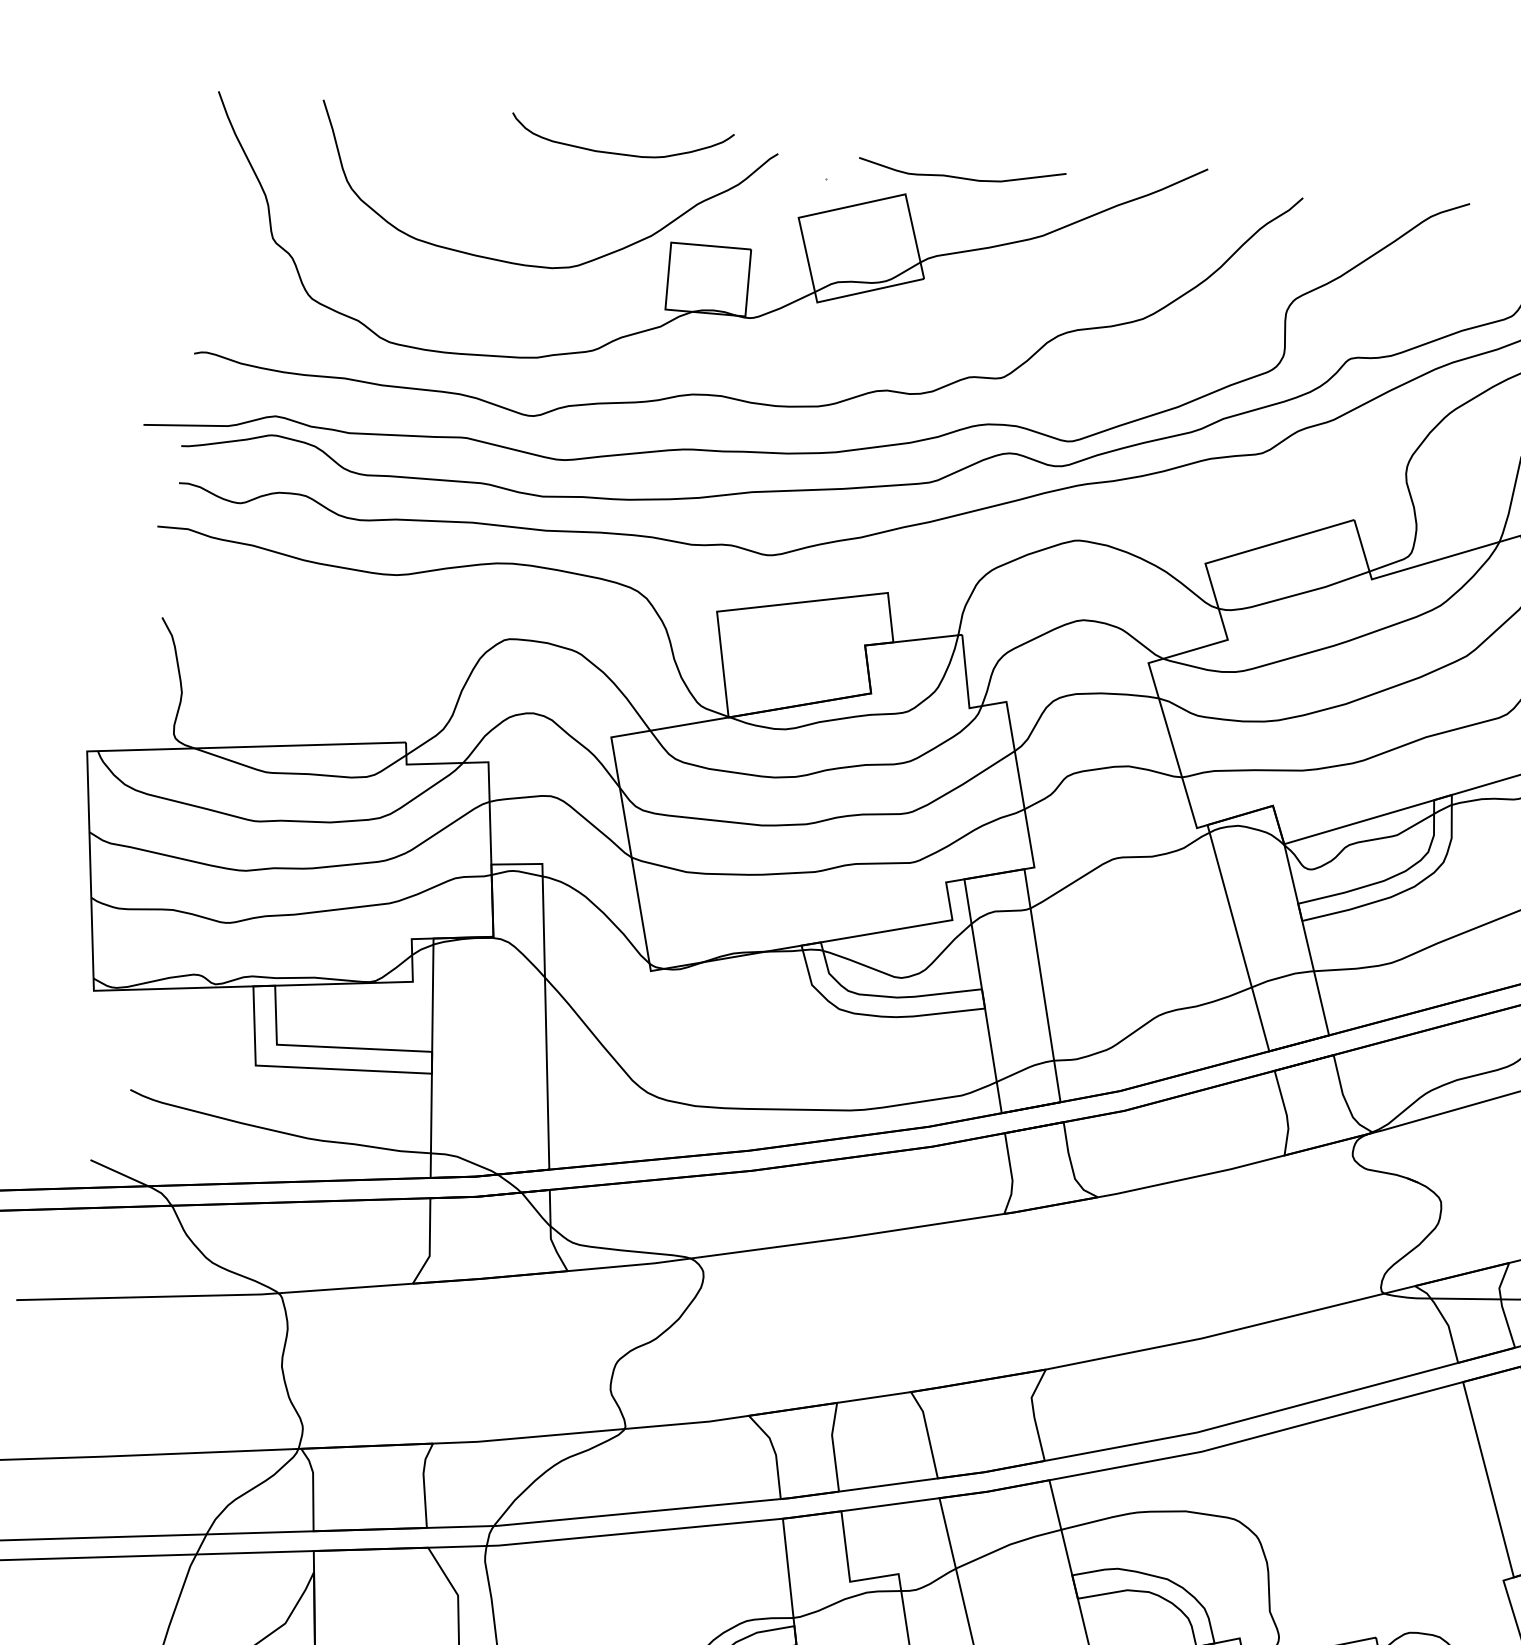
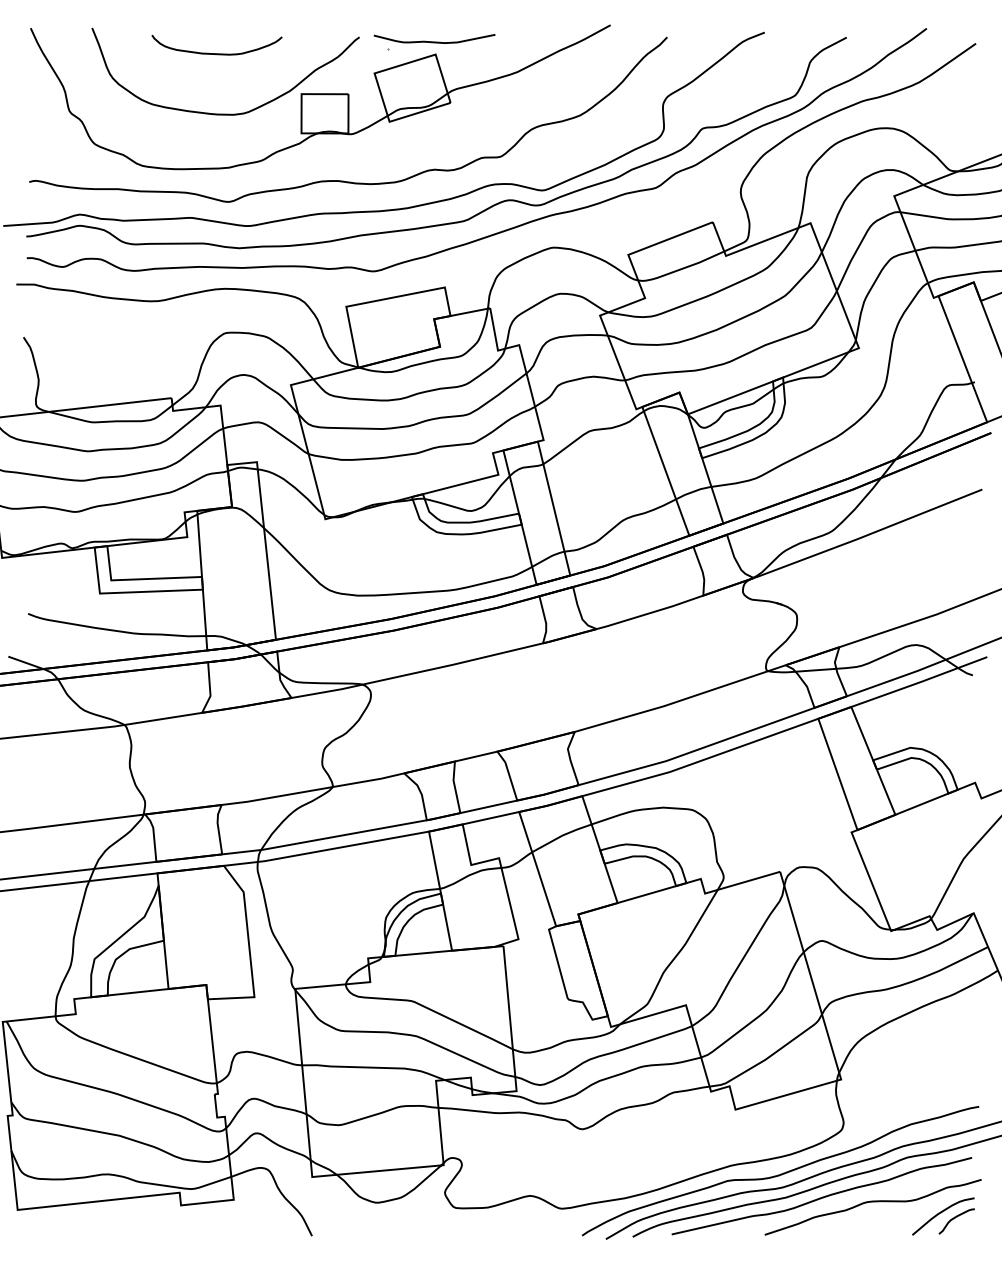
curve: (620, 153) -> (216, 53), moved
curve: (961, 176) -> (434, 41), moved

